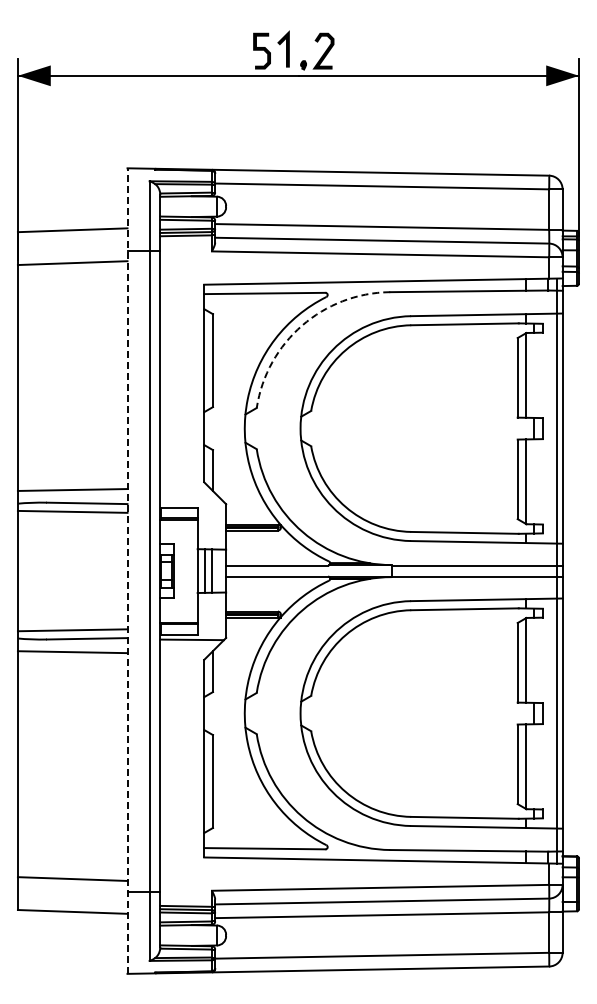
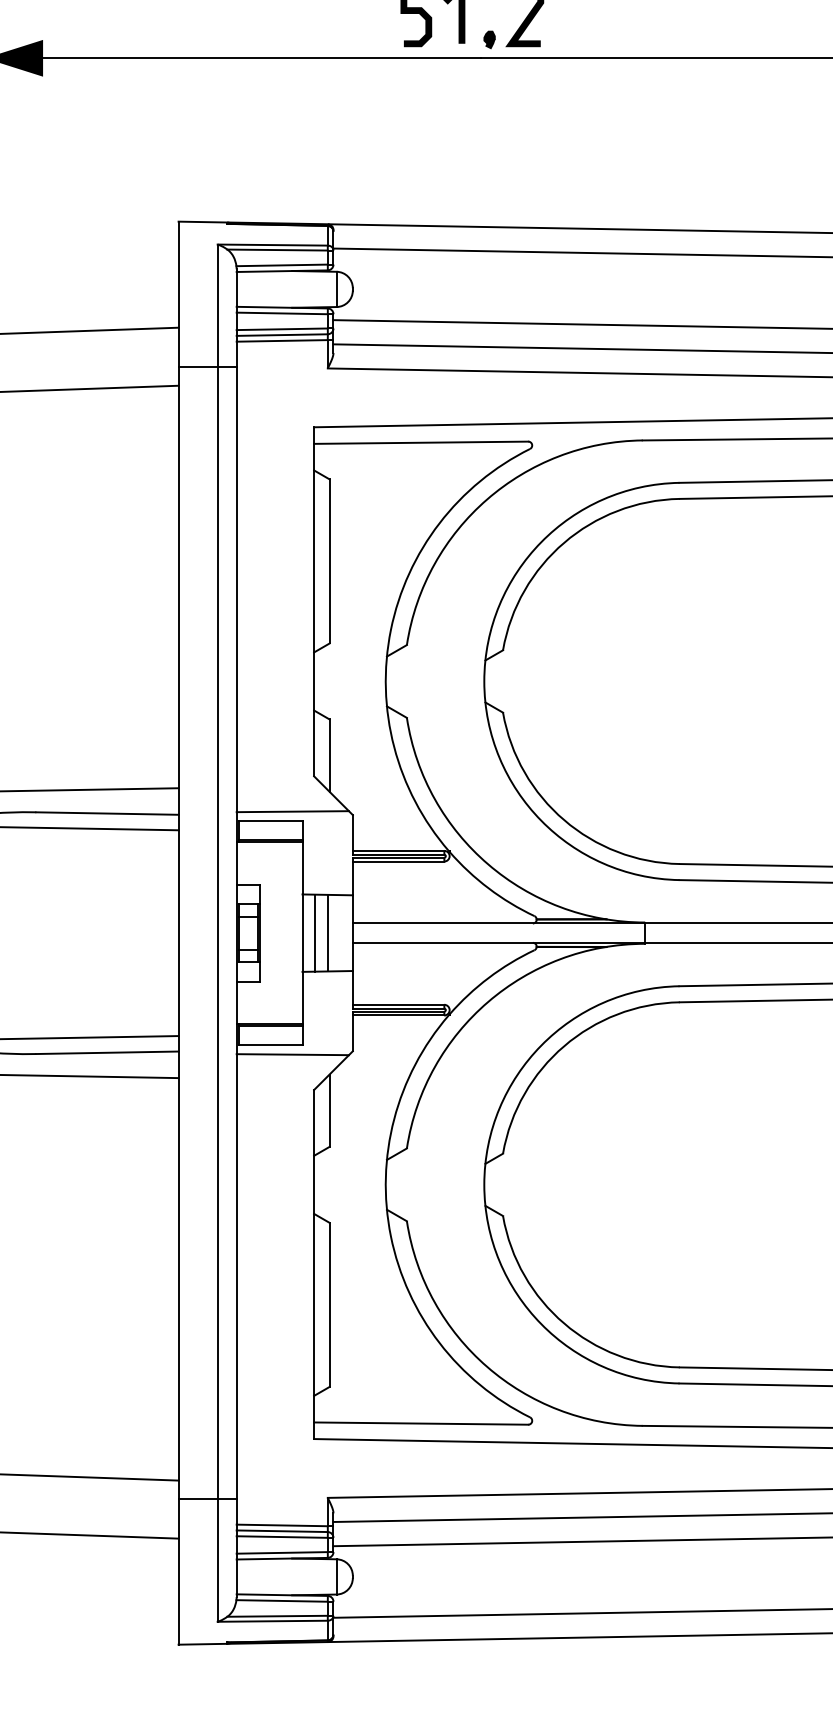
arc: (302, 325) -> (487, 499), dashed -> solid
line: (191, 502) -> (291, 811), added
line: (127, 571) -> (178, 933), dashed -> solid

